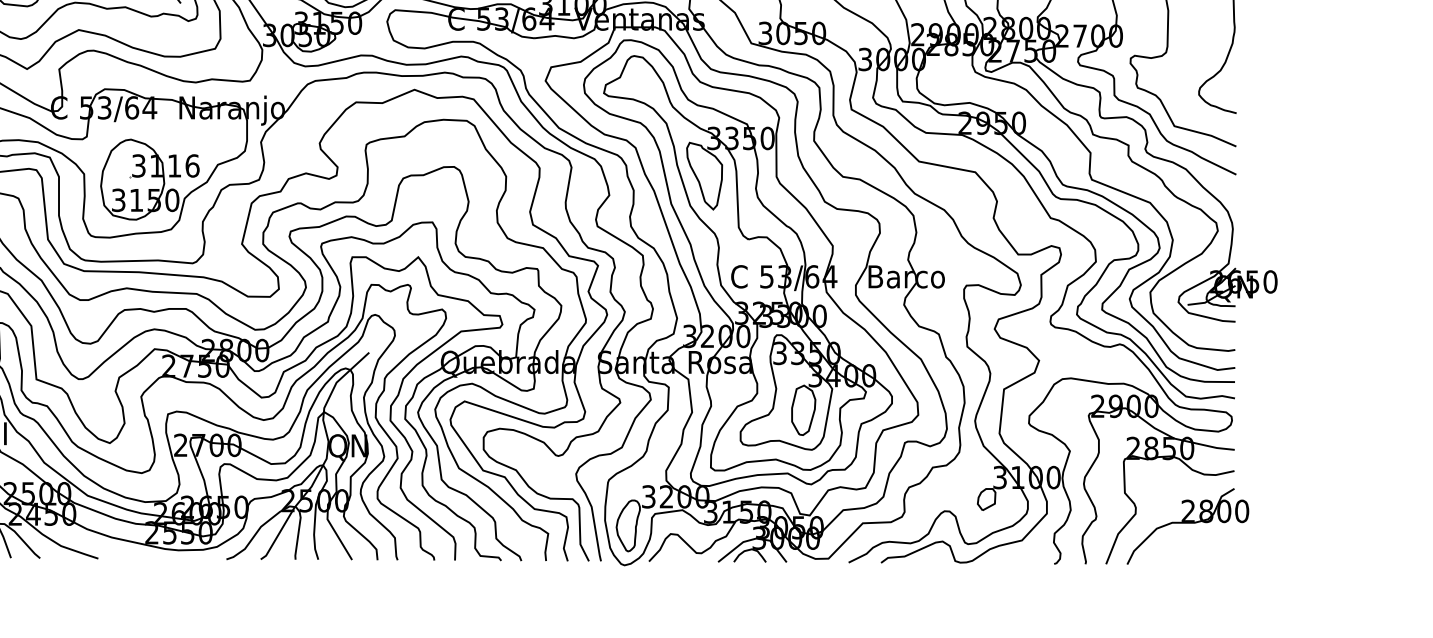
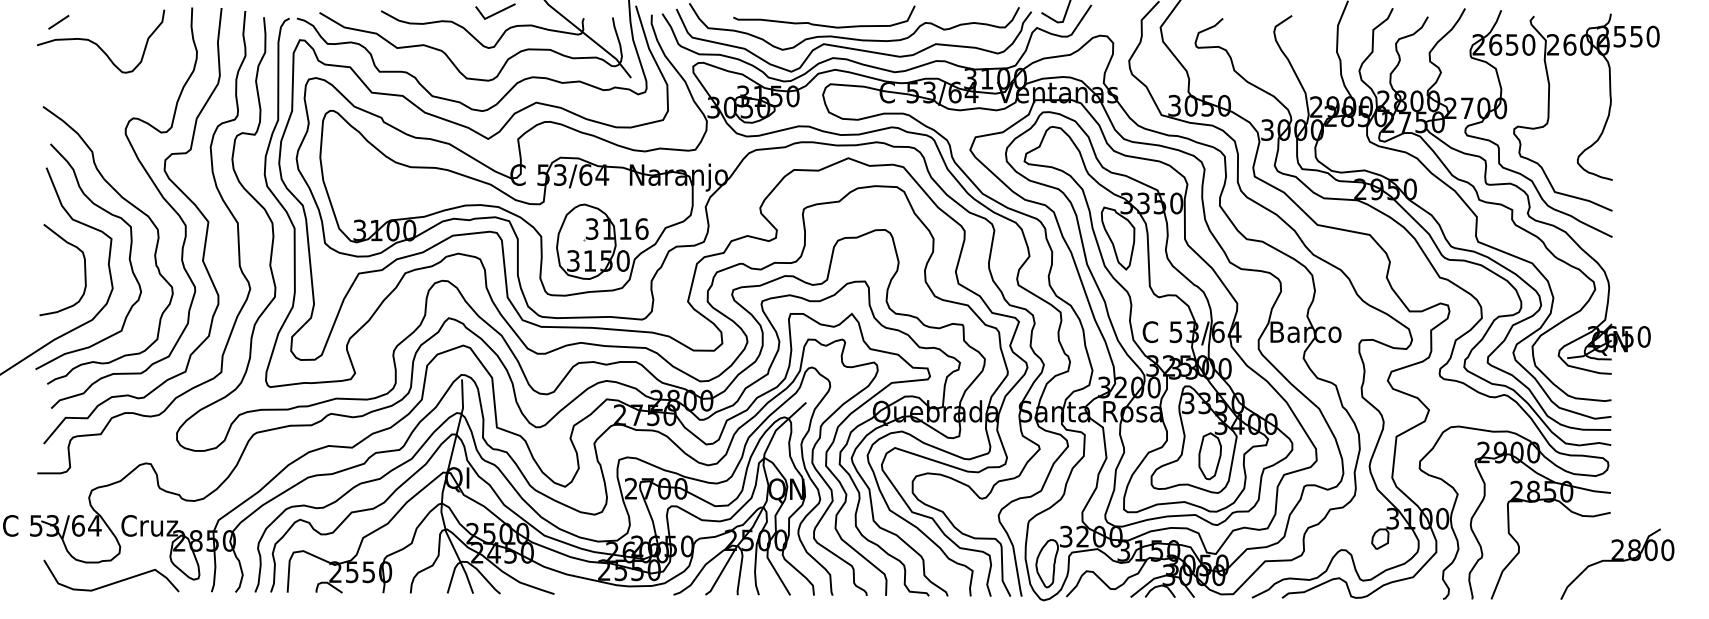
part: (1188, 525) -> (1617, 563), moved

